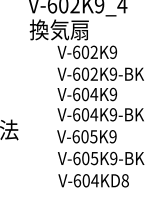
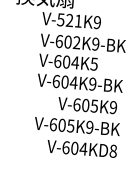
text: (84, 51) -> (68, 19), V-602K9 -> V-521K9
text: (113, 93) -> (94, 63), V-604K9 -> V-604K5
text: (86, 136) -> (87, 105), moved
text: (93, 180) -> (82, 148), moved

